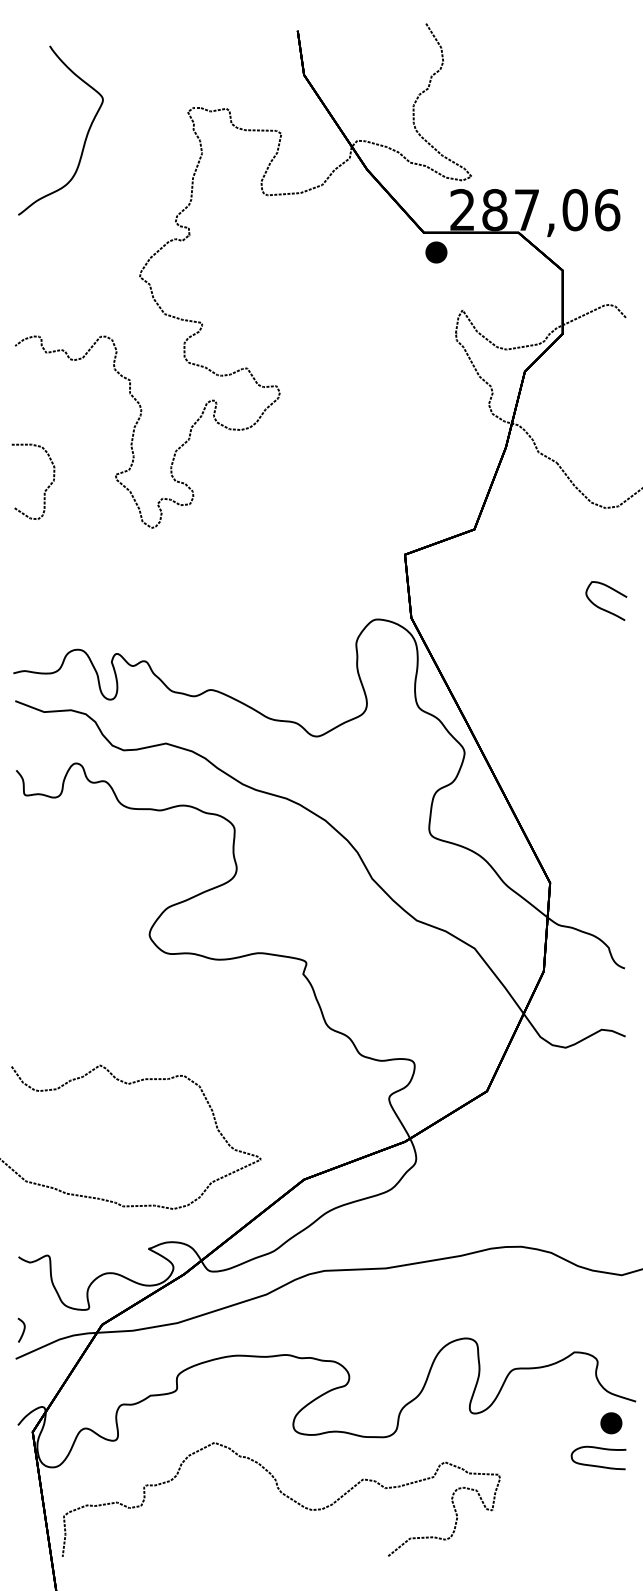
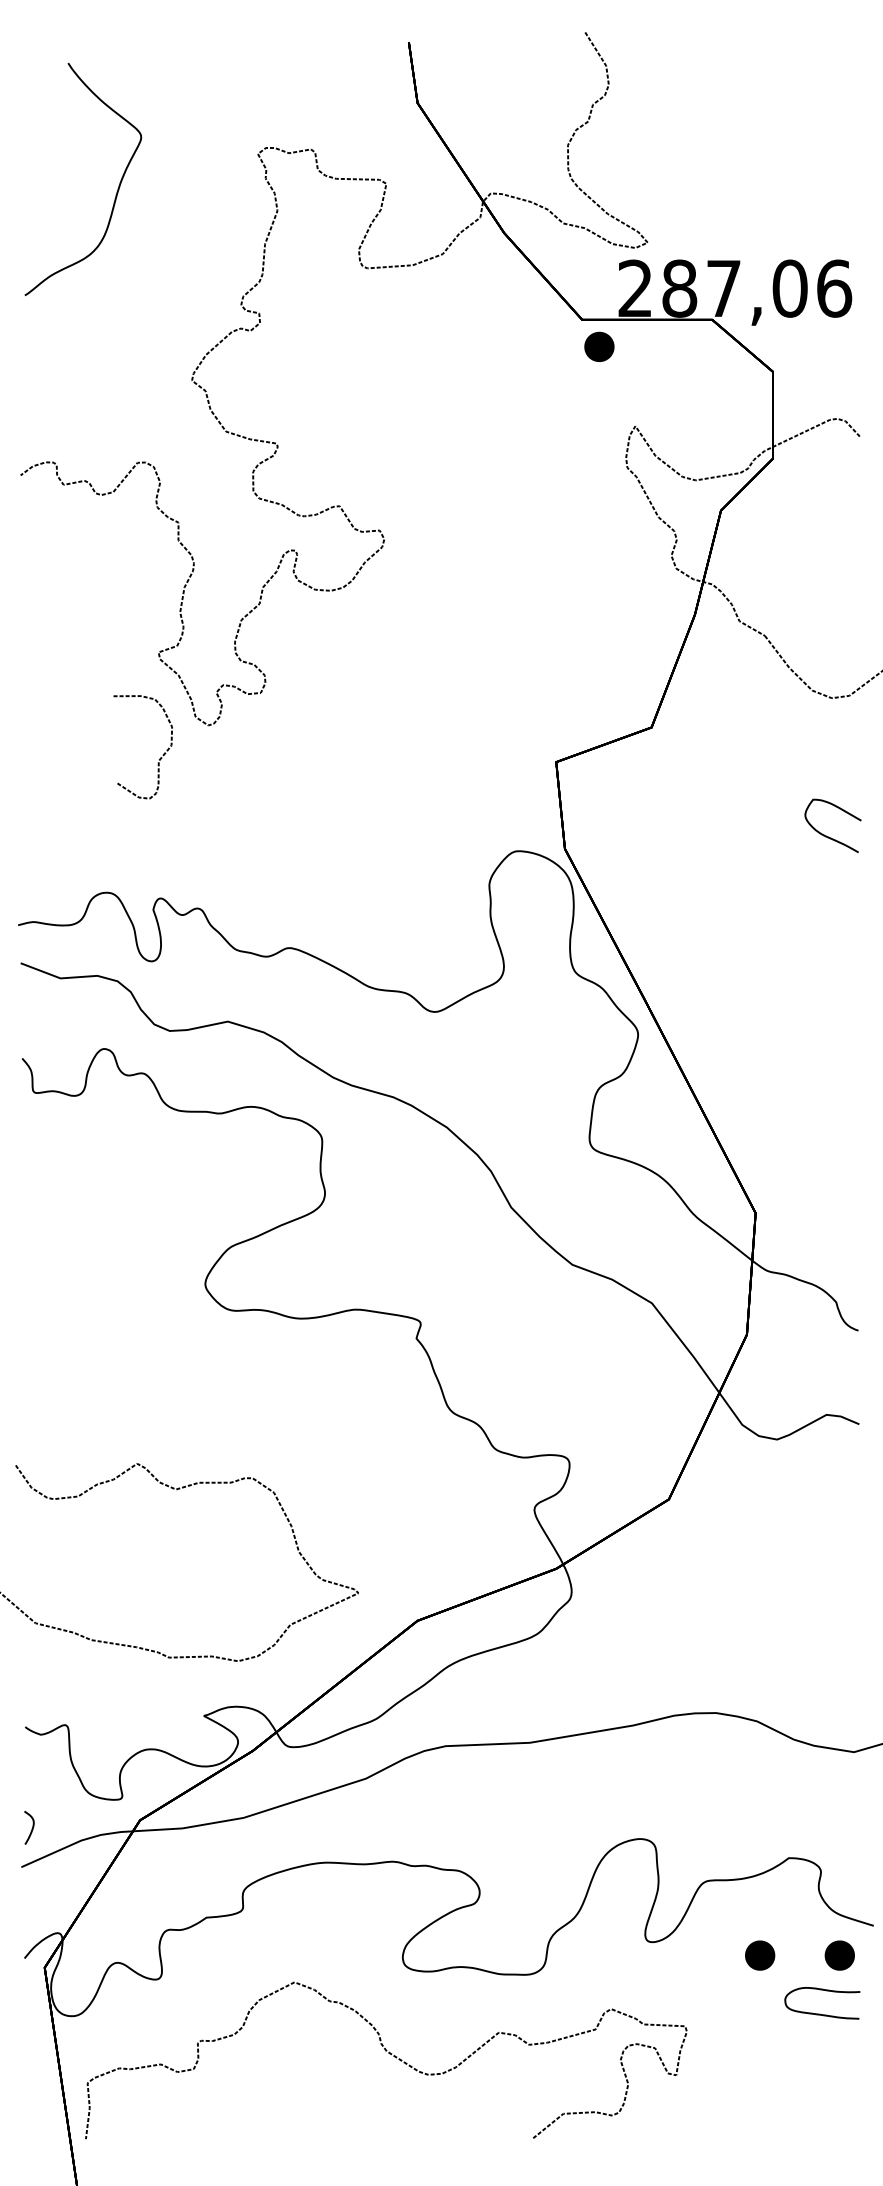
curve: (44, 490) -> (158, 759), moved
part: (553, 1423) -> (760, 1955), added

